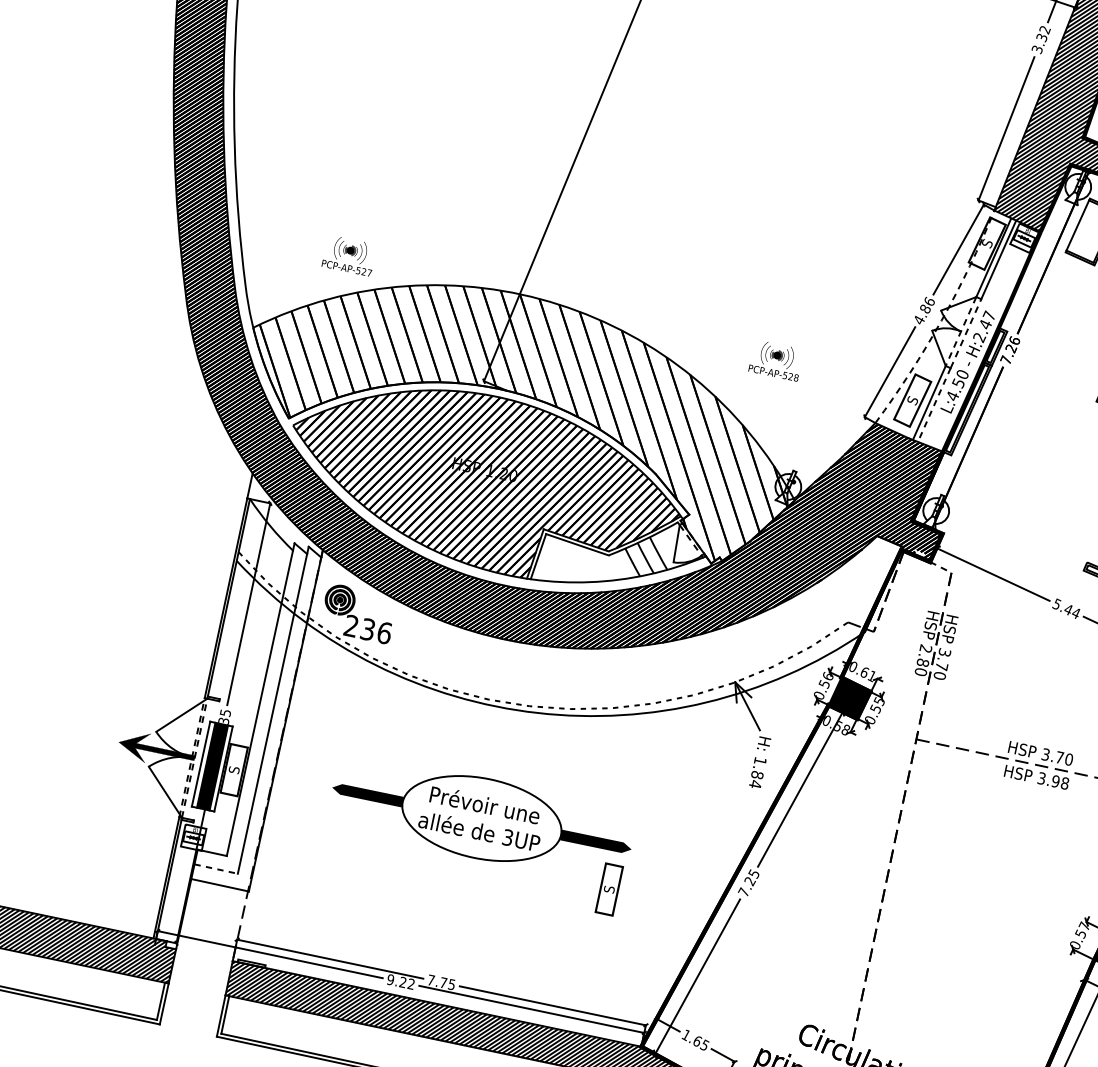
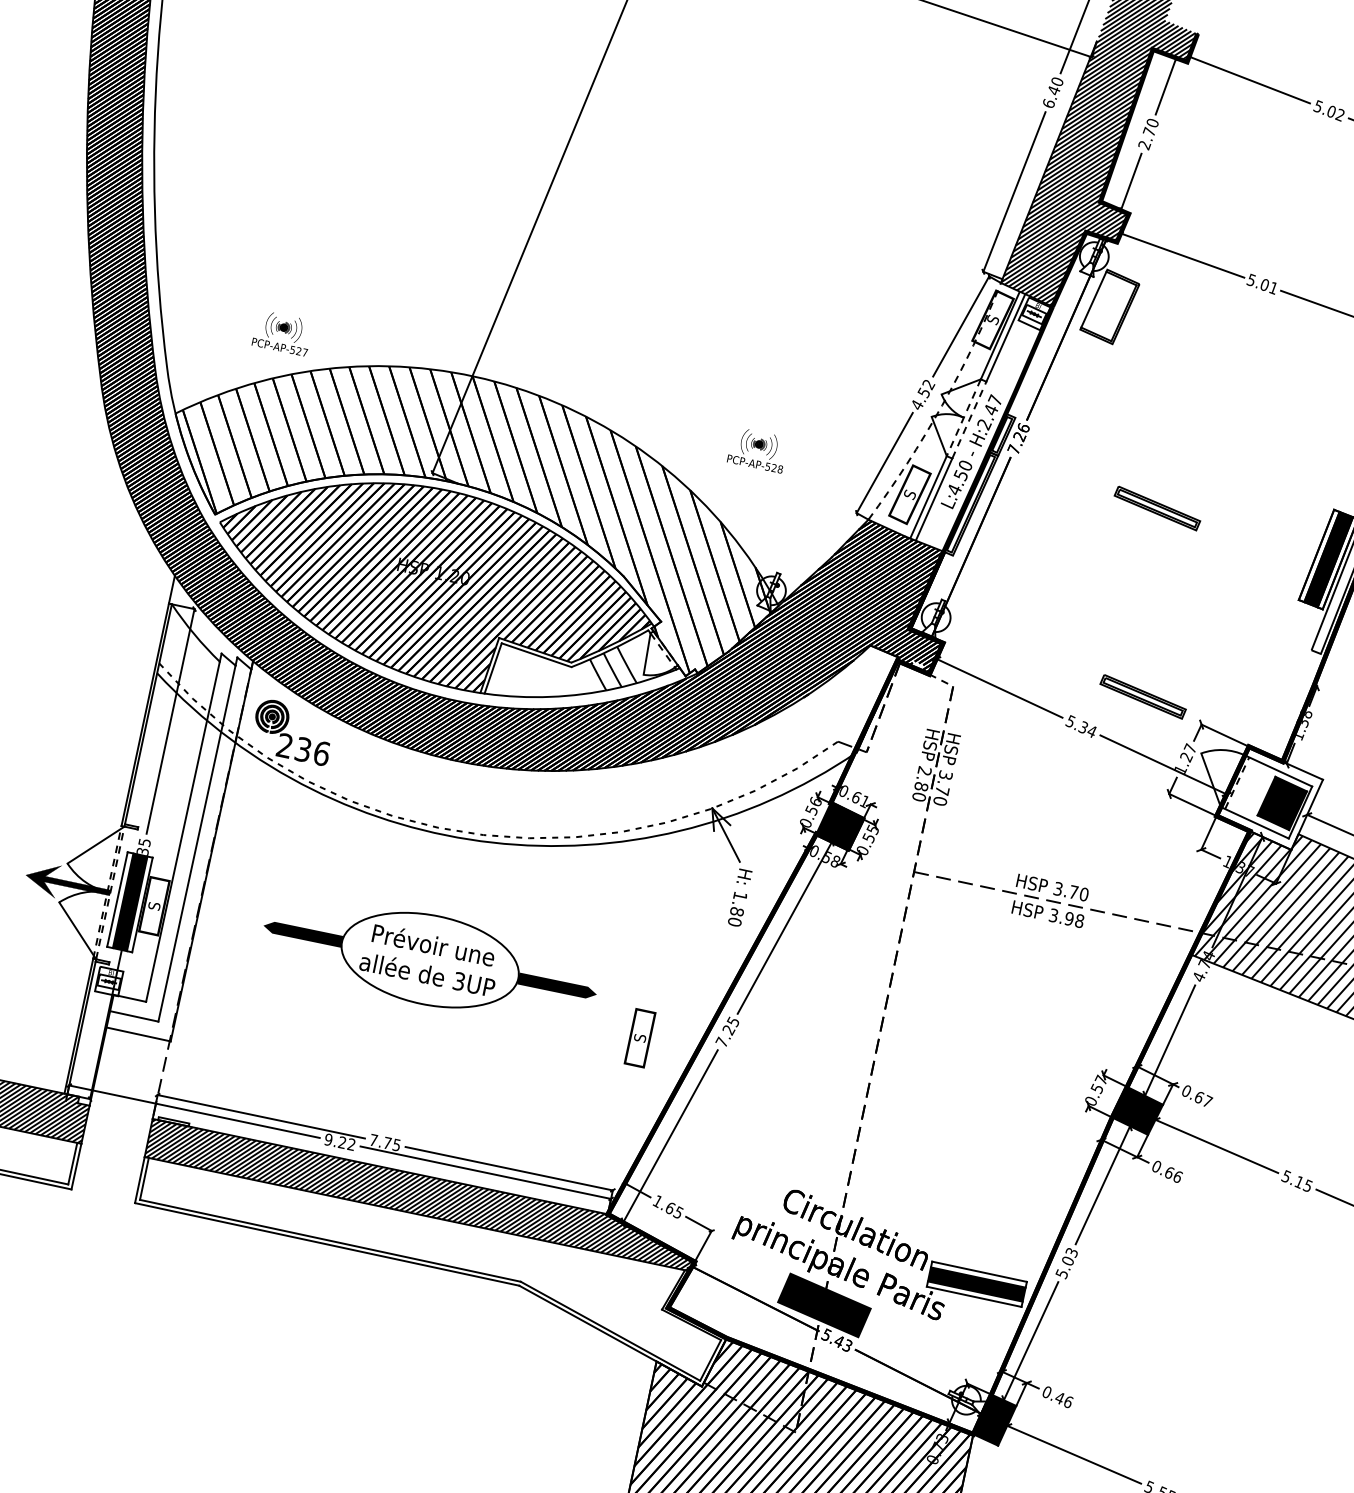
text: (1040, 39) -> (1052, 92), 3.32 -> 6.40
text: (927, 305) -> (926, 388), 4.86 -> 4.52
line: (934, 404) -> (934, 499), dashed -> solid
text: (1068, 609) -> (1083, 727), 5.44 -> 5.34
text: (755, 783) -> (734, 921), 1.84 -> 1.80
line: (216, 869) -> (134, 1016), dashed -> solid
text: (608, 889) -> (639, 1038), moved

